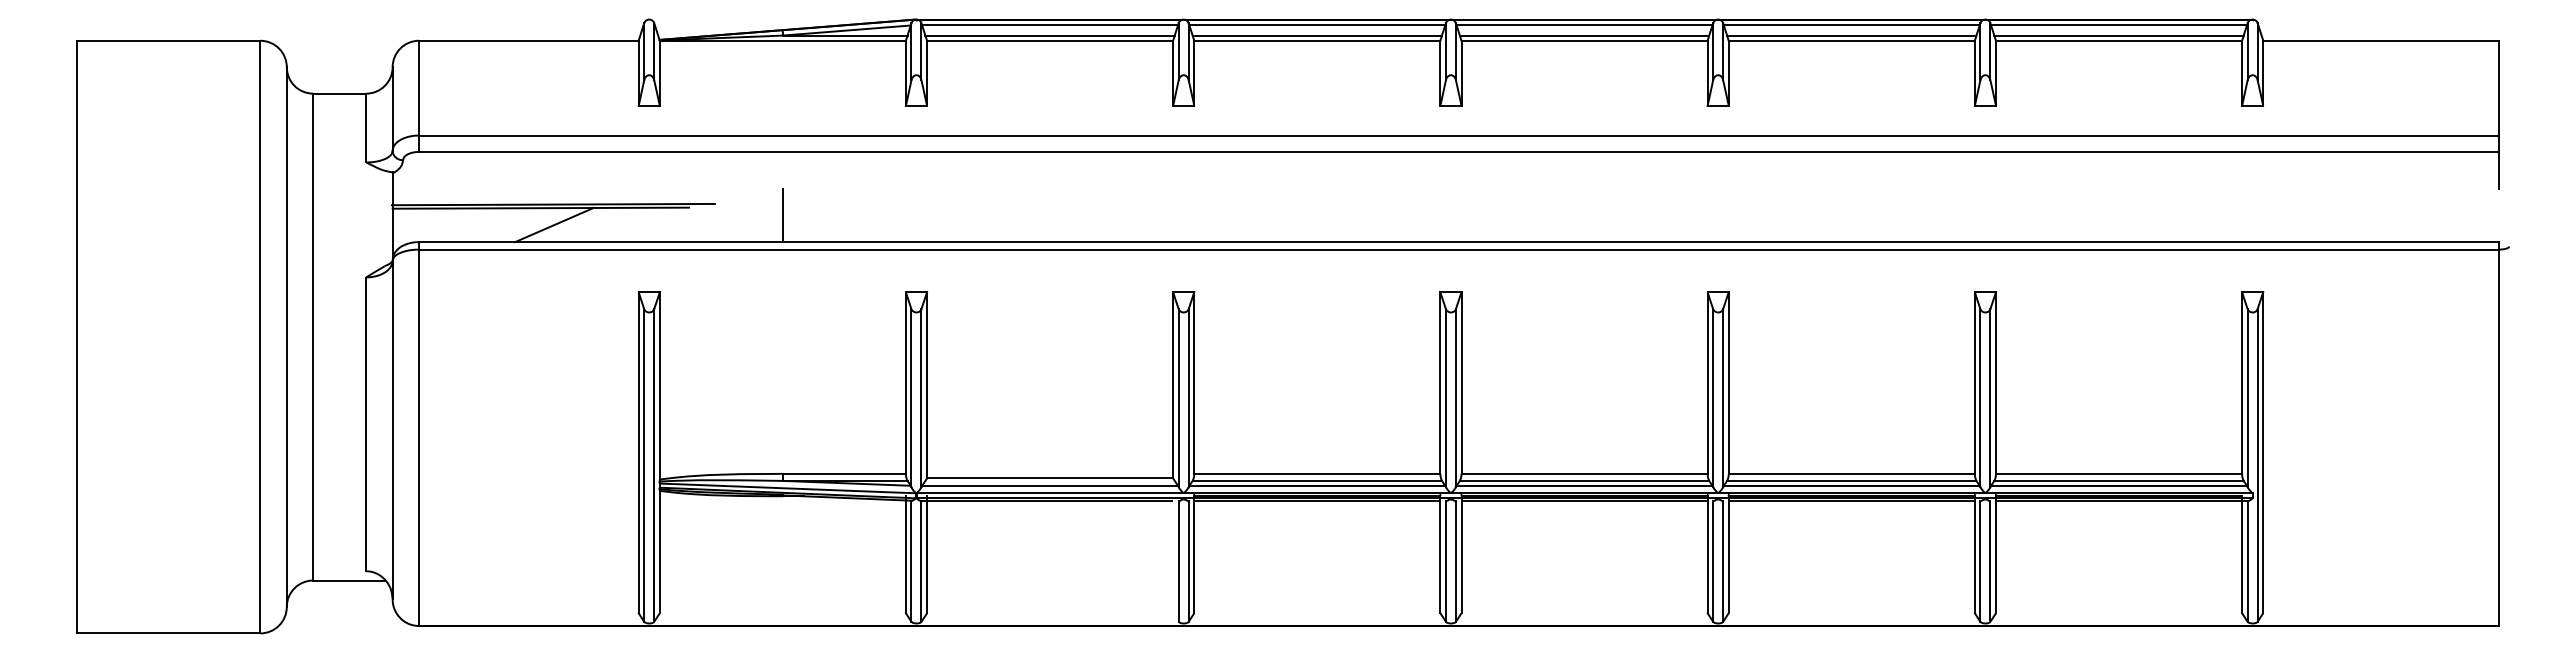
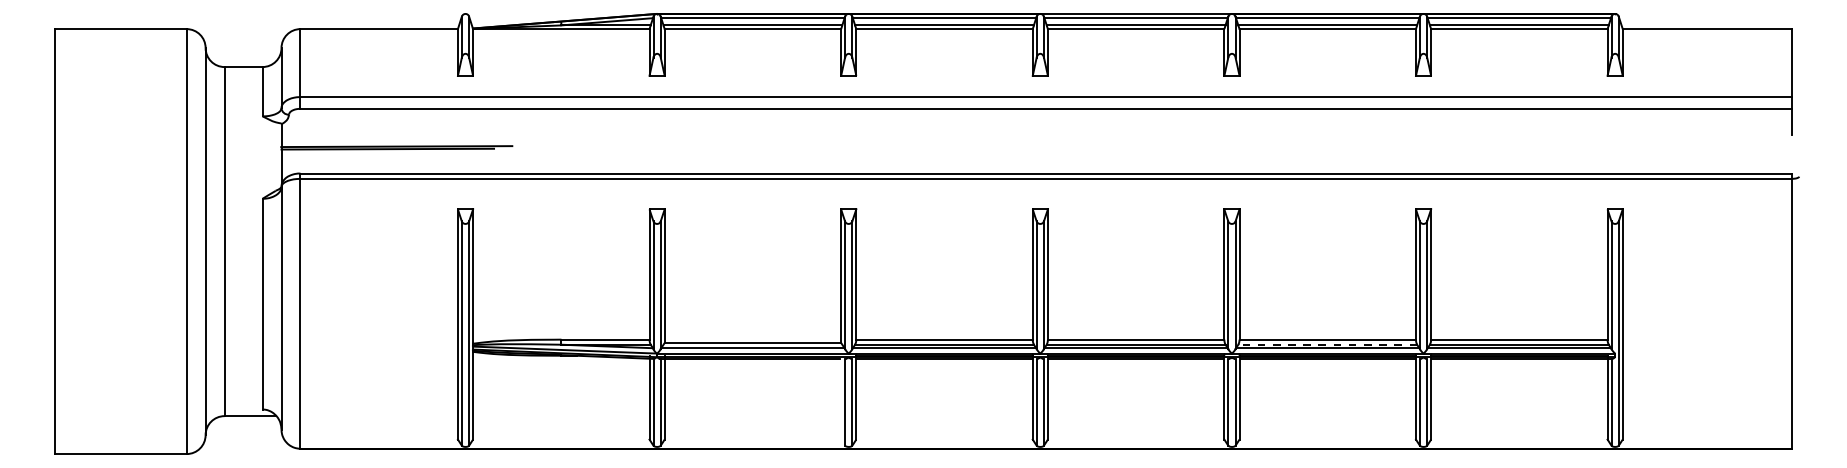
line: (783, 215) -> (561, 154), removed
line: (554, 224) -> (397, 160), removed
line: (1851, 480) -> (1327, 344), solid -> dashed

